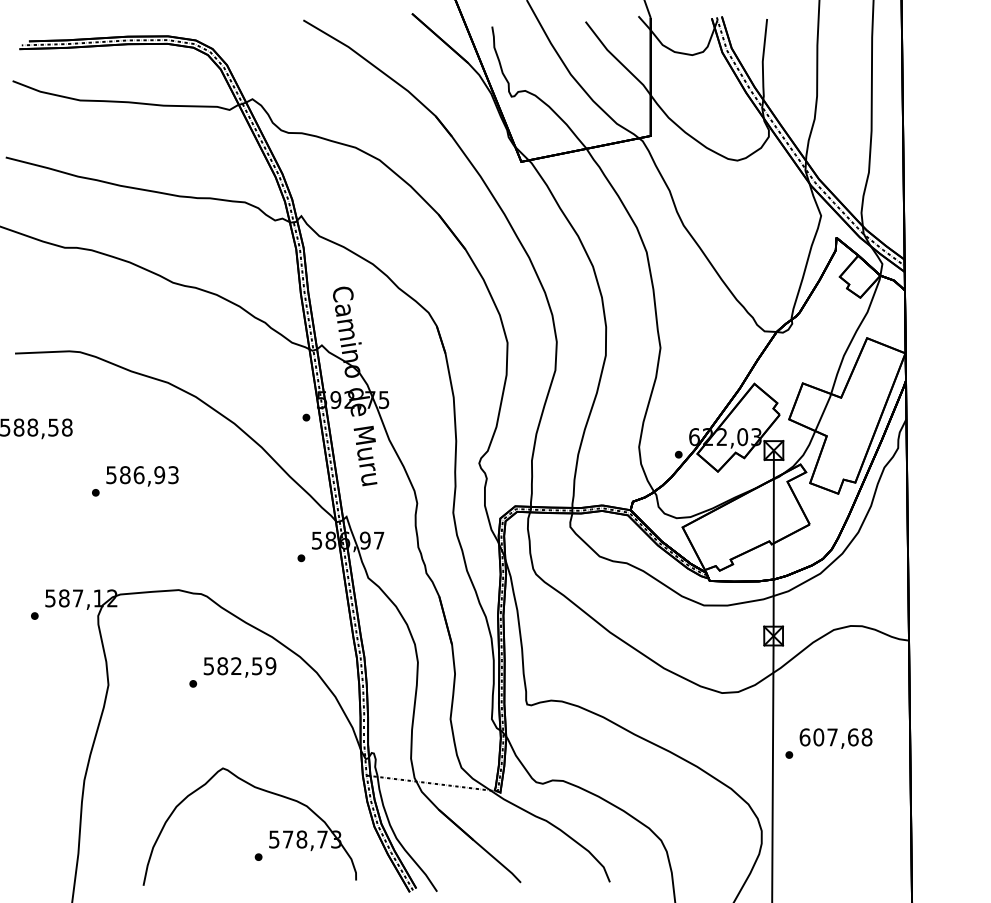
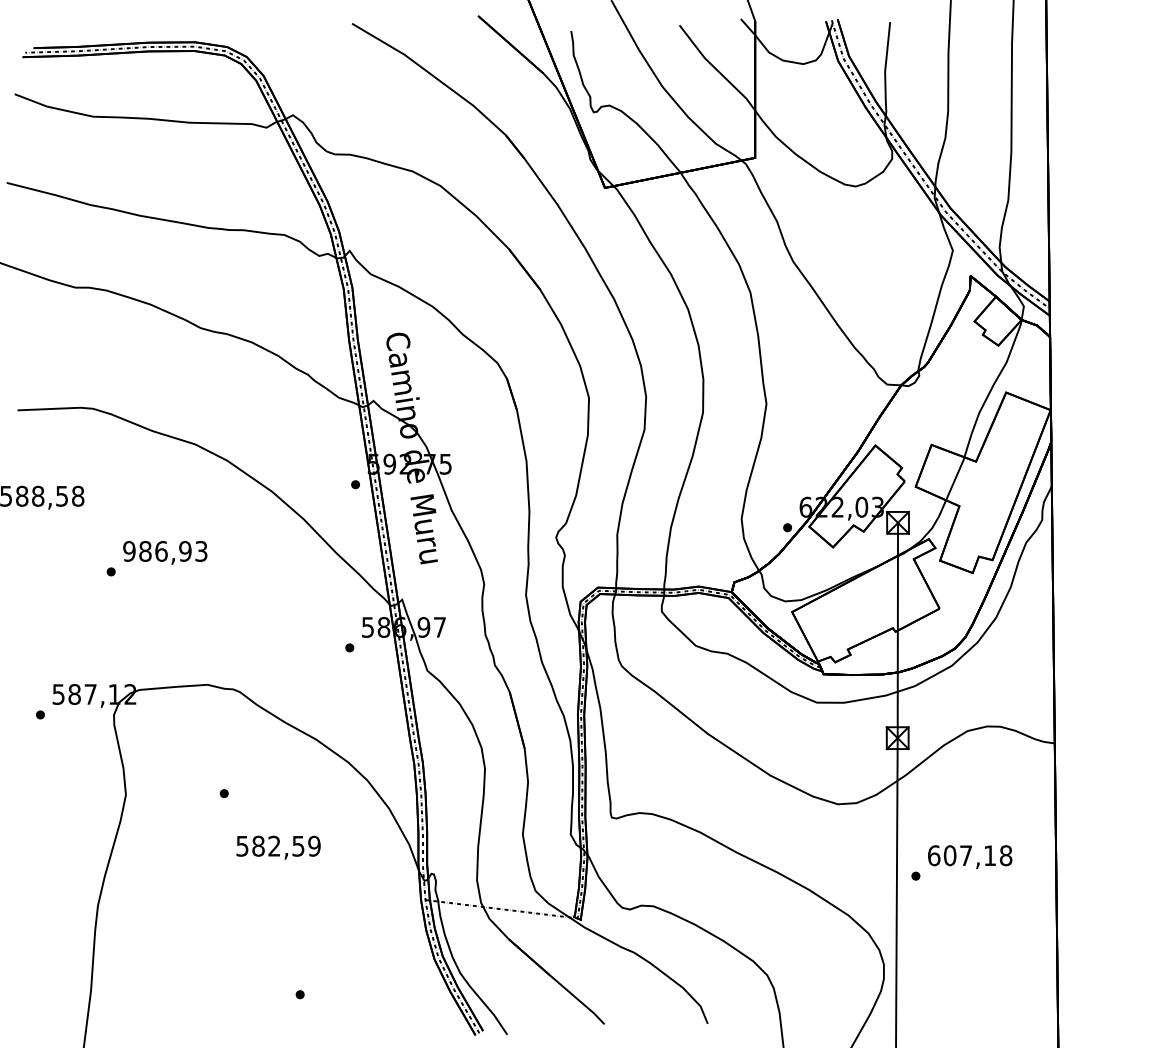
text: (111, 474) -> (129, 550), 586,93 -> 986,93
text: (239, 667) -> (277, 847), moved
text: (853, 737) -> (990, 855), 607,68 -> 607,18
part: (269, 831) -> (312, 964), removed

